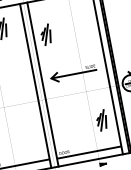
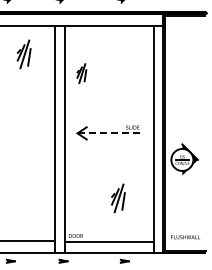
part: (46, 34) -> (81, 73), size x0.7
line: (74, 74) -> (109, 133), solid -> dashed
part: (102, 120) -> (118, 198), moved

